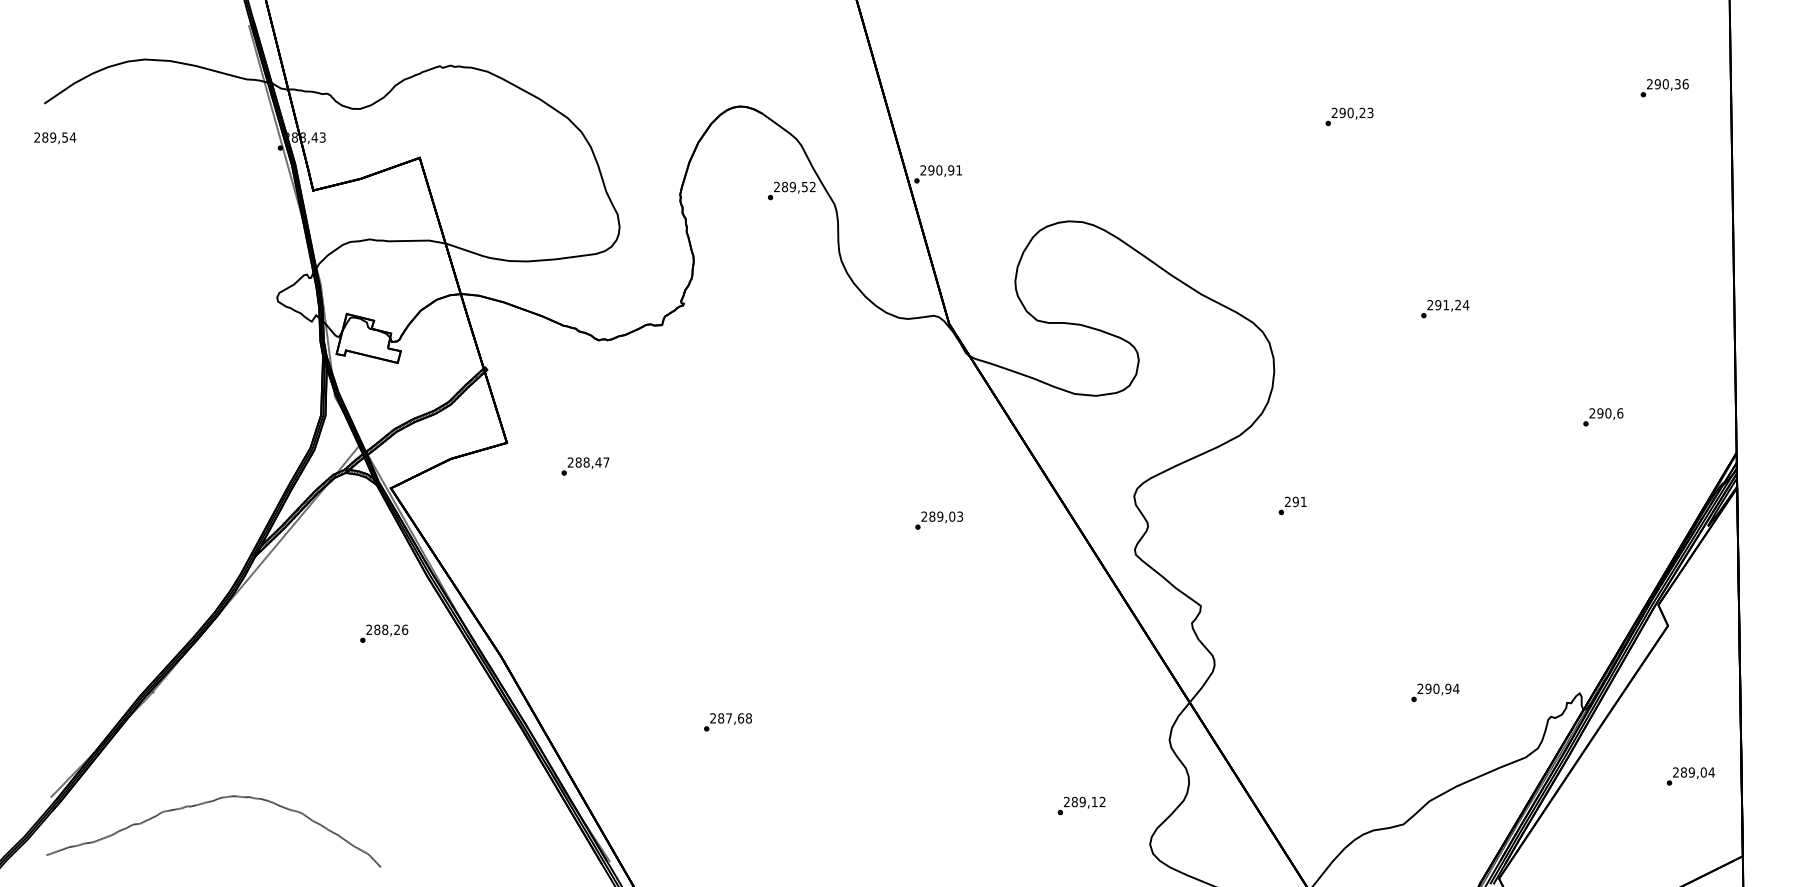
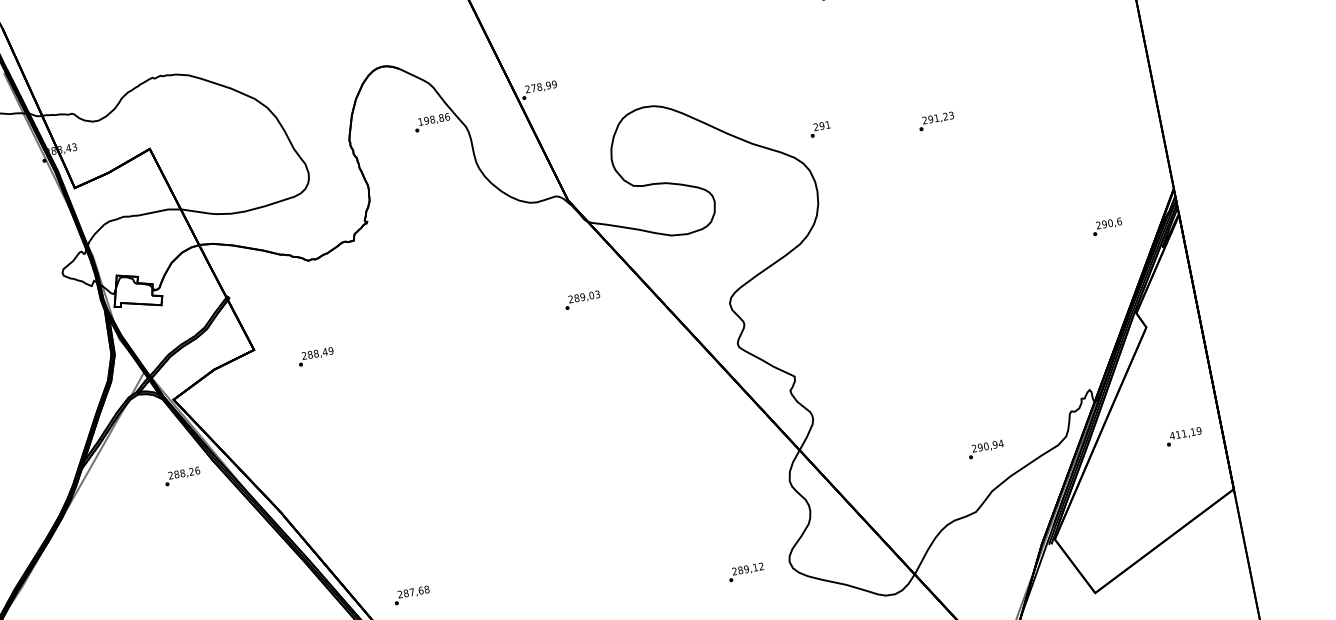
text: (945, 170) -> (544, 86), 290,91 -> 278,99
text: (794, 186) -> (433, 119), 289,52 -> 198,86
text: (1465, 305) -> (951, 115), 291,24 -> 291,23
text: (1603, 417) -> (1107, 226), moved
text: (606, 462) -> (331, 350), 288,47 -> 288,49
text: (1292, 505) -> (820, 129), moved
text: (939, 520) -> (582, 300), moved
text: (384, 633) -> (182, 476), moved
text: (1435, 692) -> (986, 449), moved
text: (727, 722) -> (411, 595), moved
text: (1693, 772) -> (1185, 433), 289,04 -> 411,19
text: (1081, 805) -> (746, 572), moved

